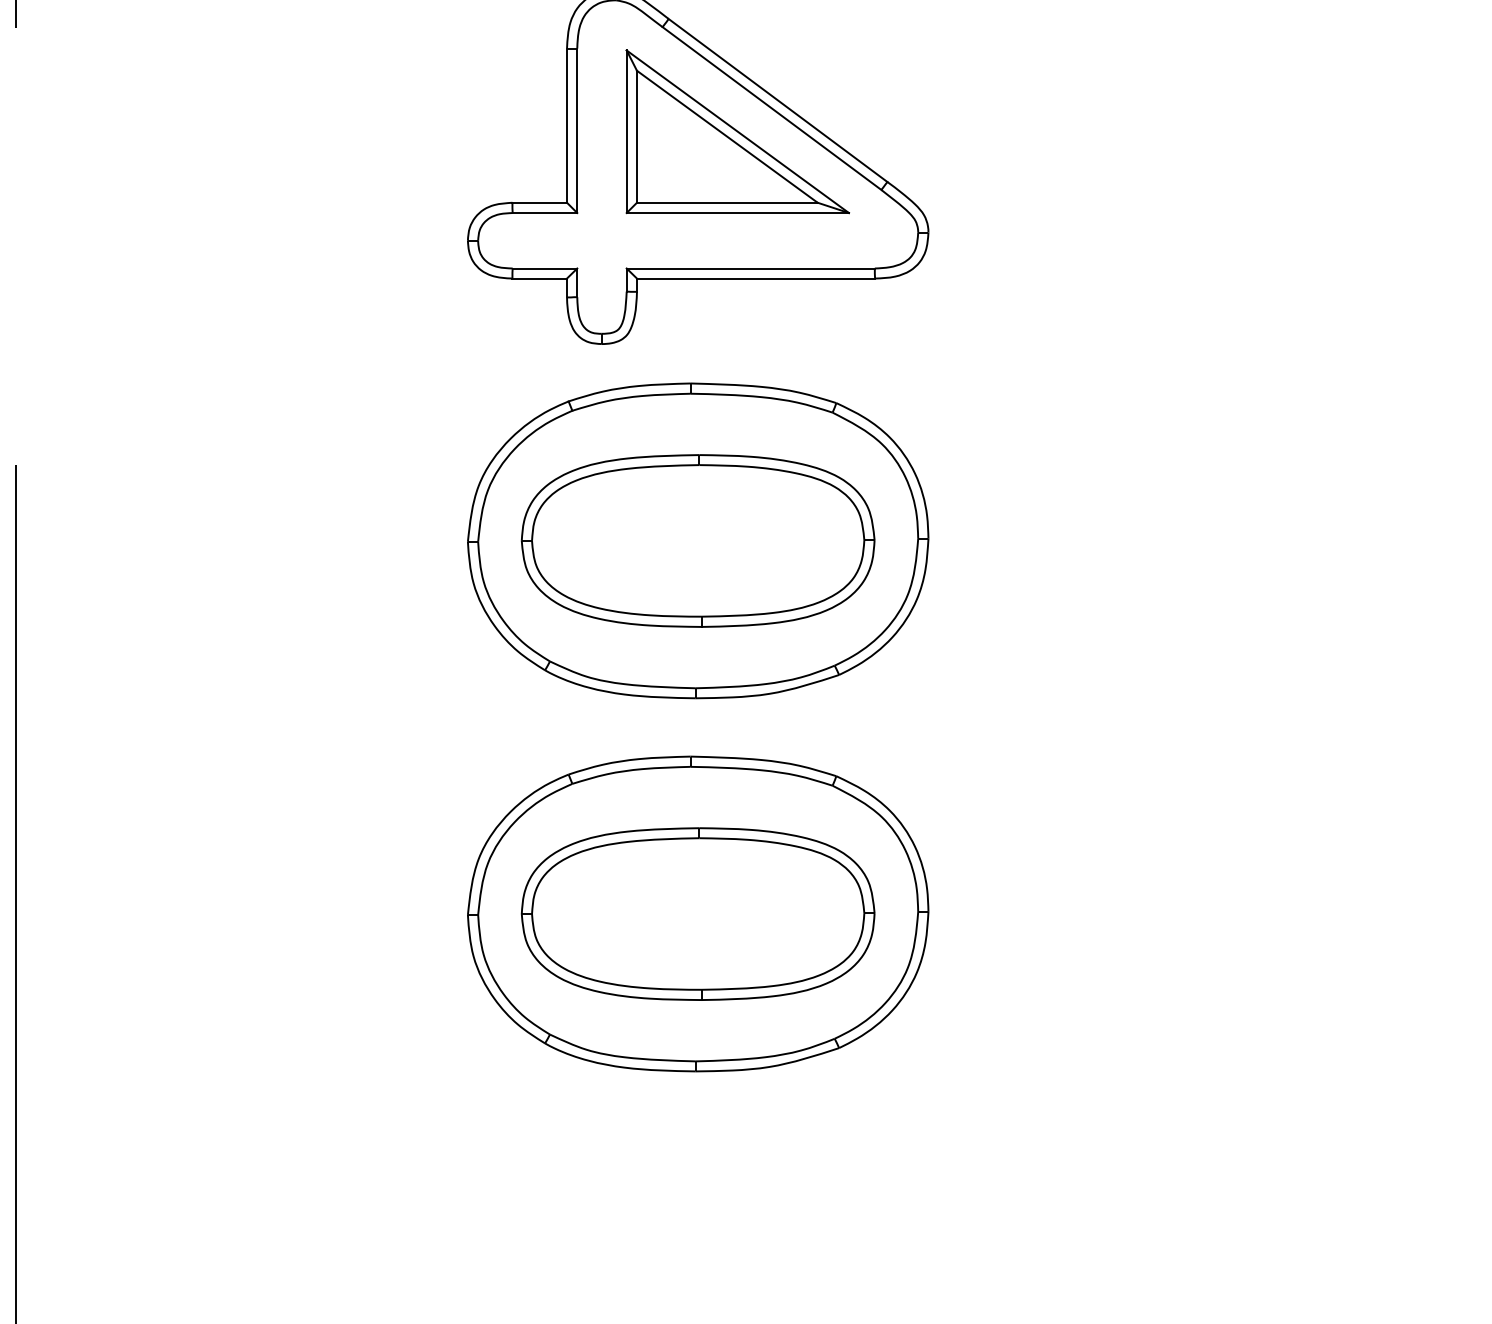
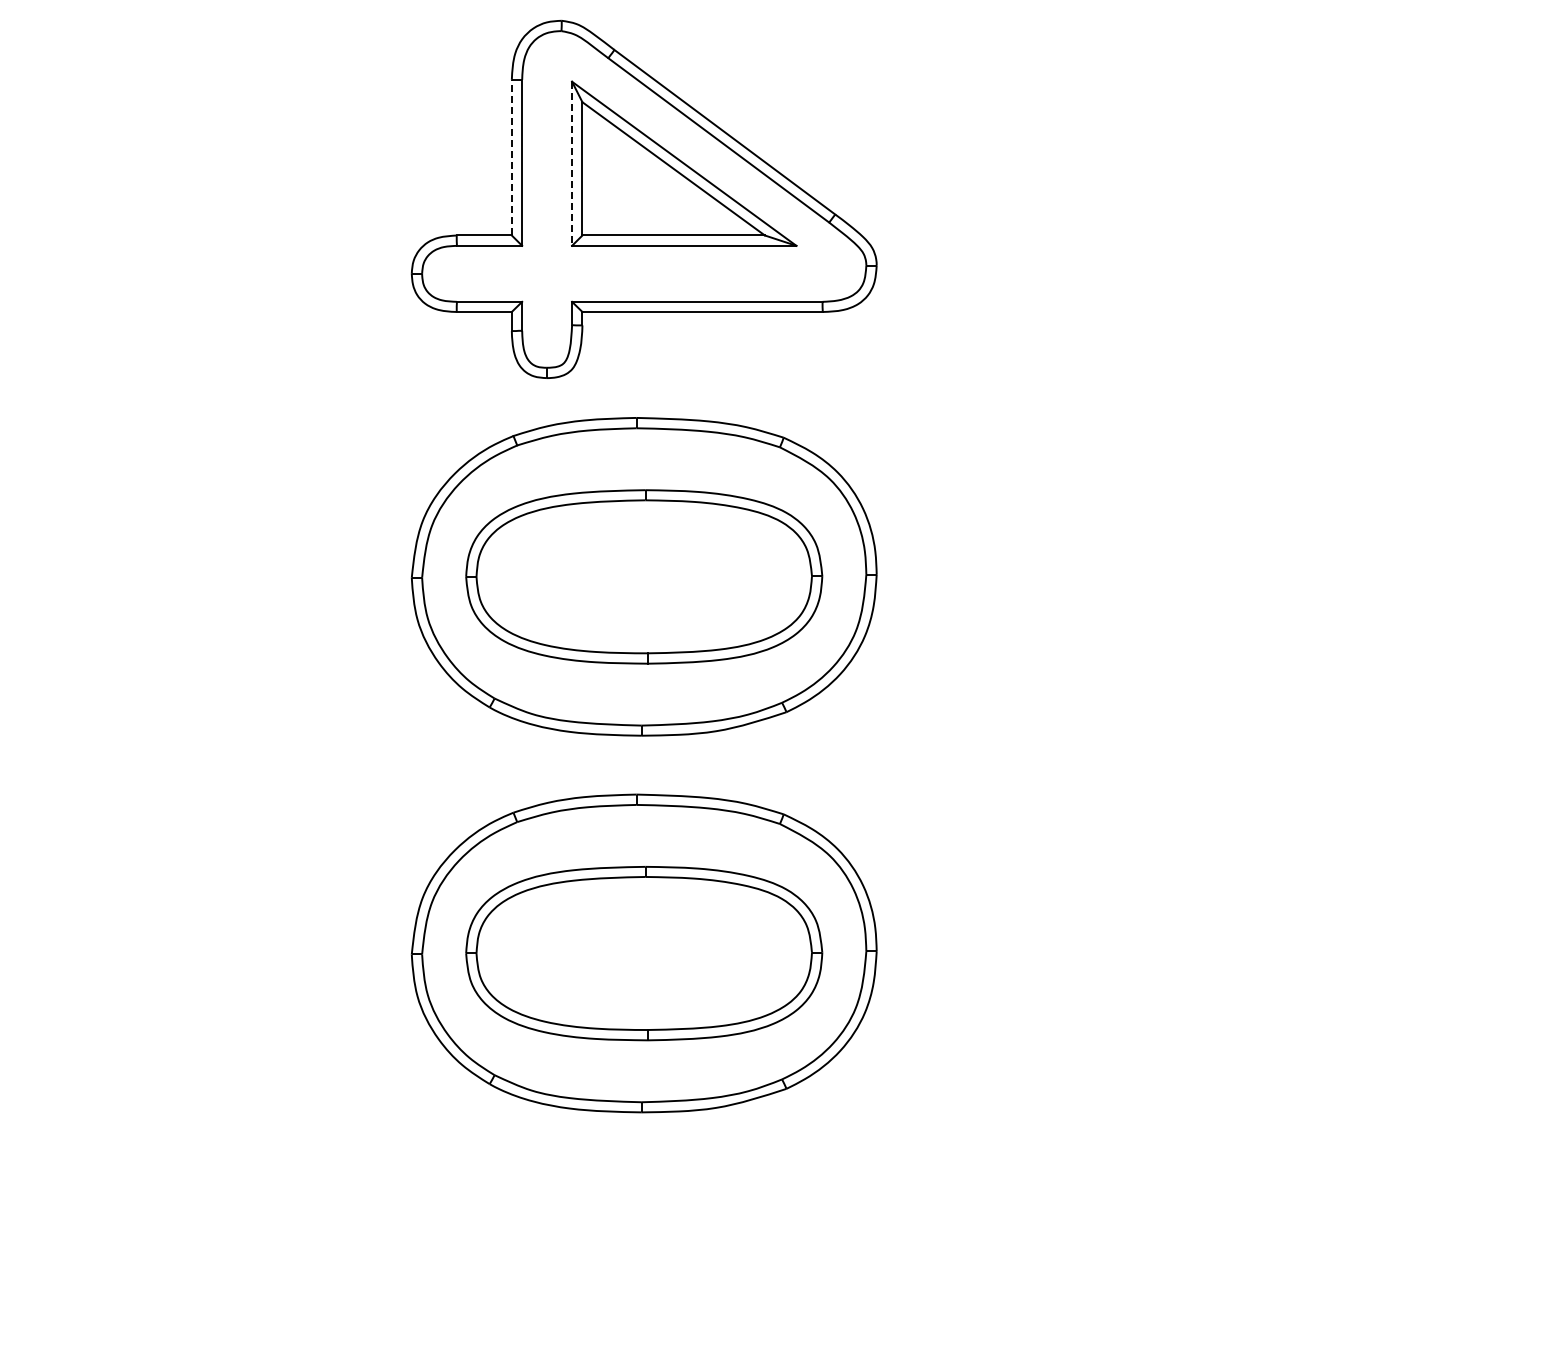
line: (566, 125) -> (511, 157), solid -> dashed
line: (627, 132) -> (572, 164), solid -> dashed

